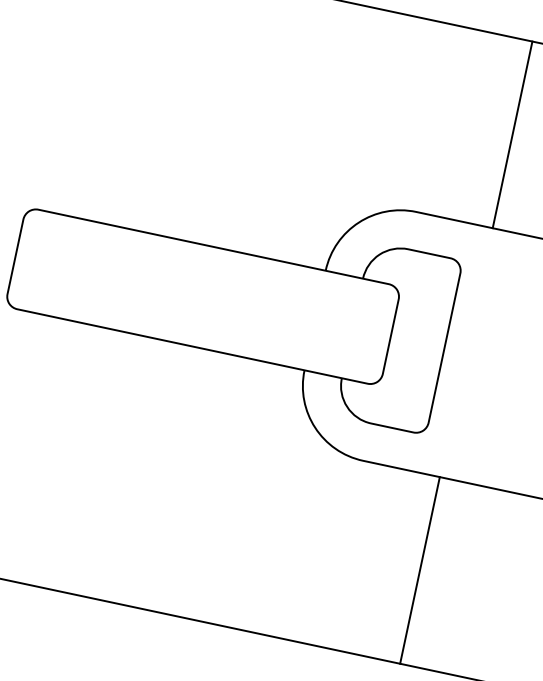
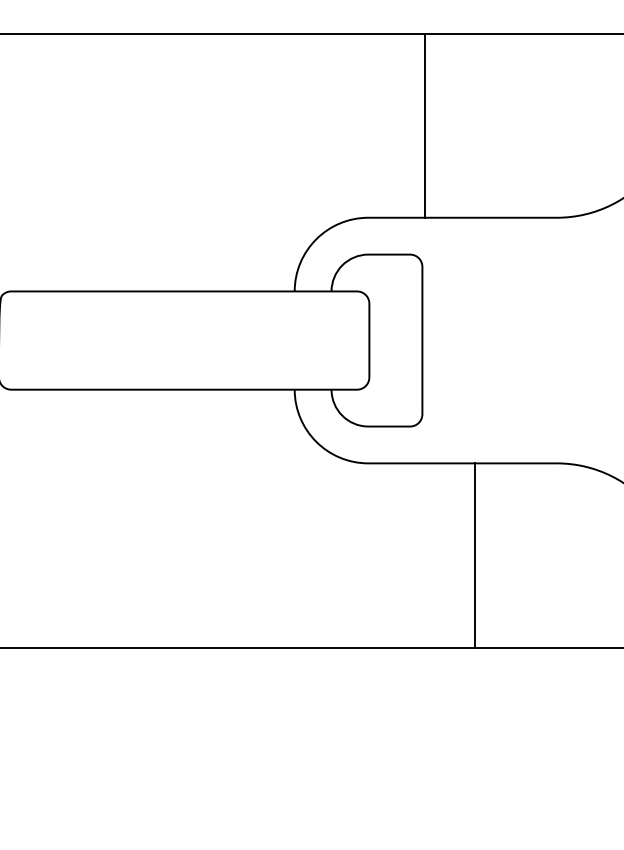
line: (512, 134) -> (424, 125), moved
line: (419, 570) -> (474, 555), moved

